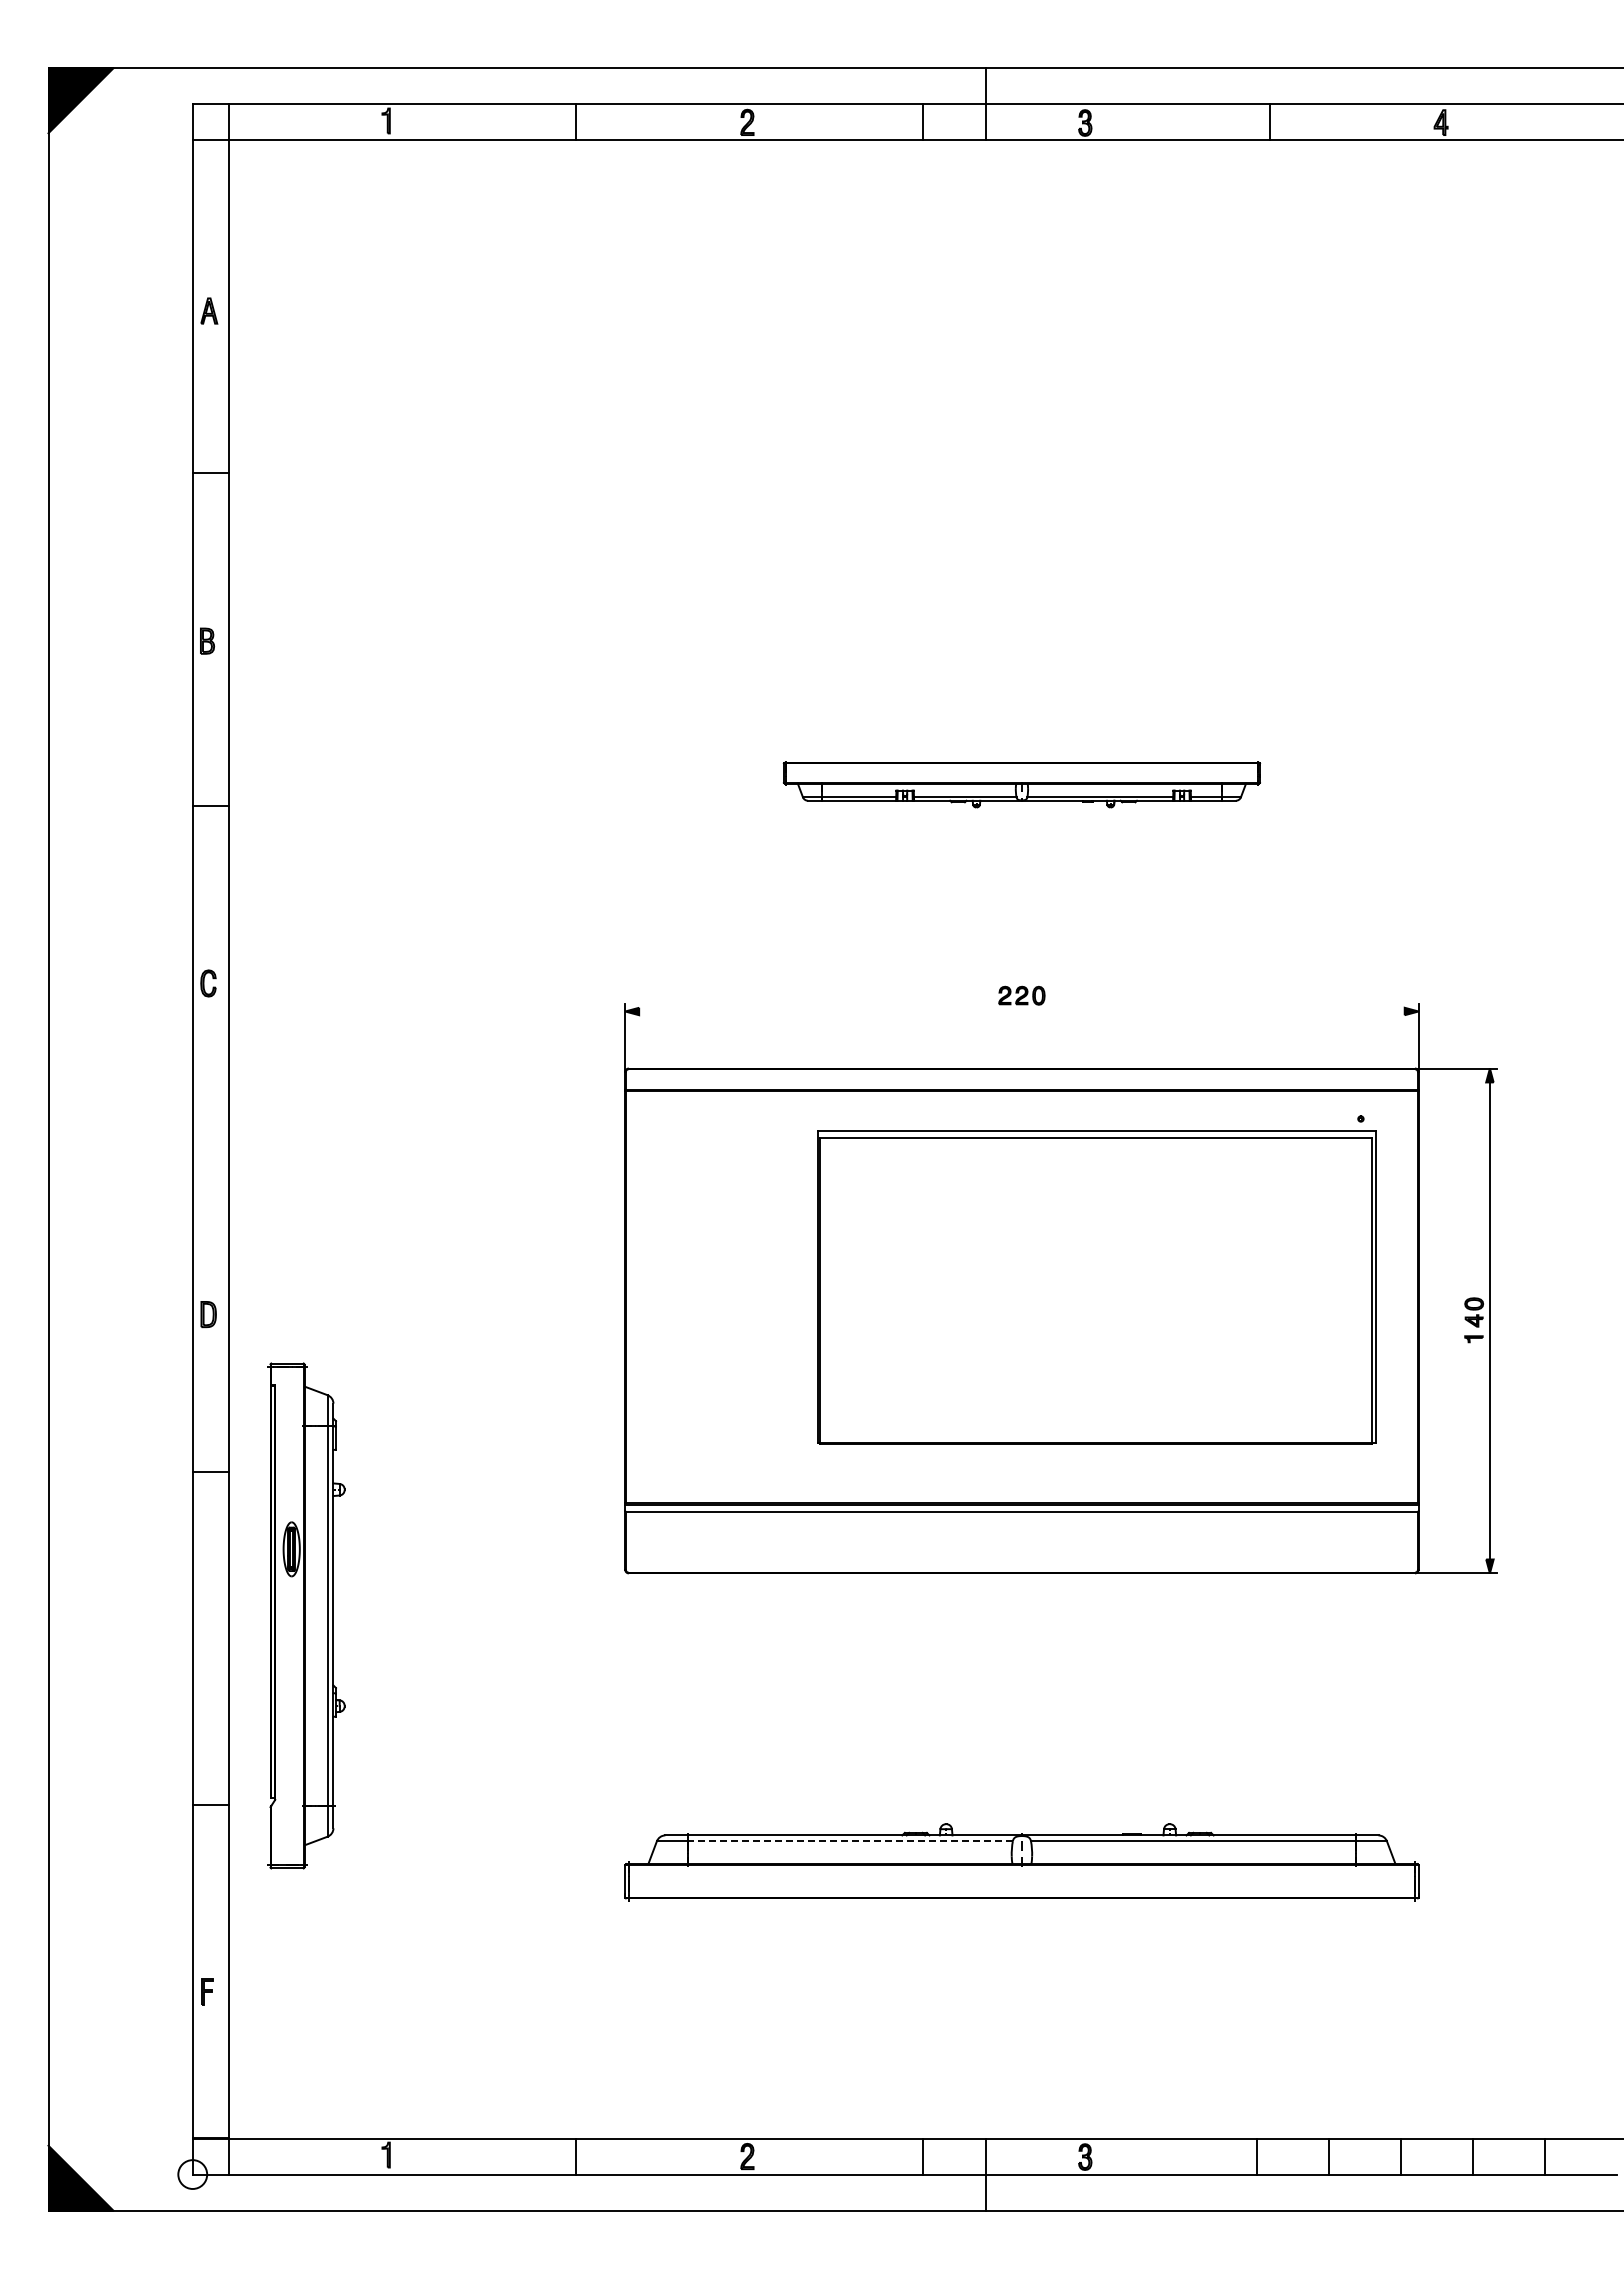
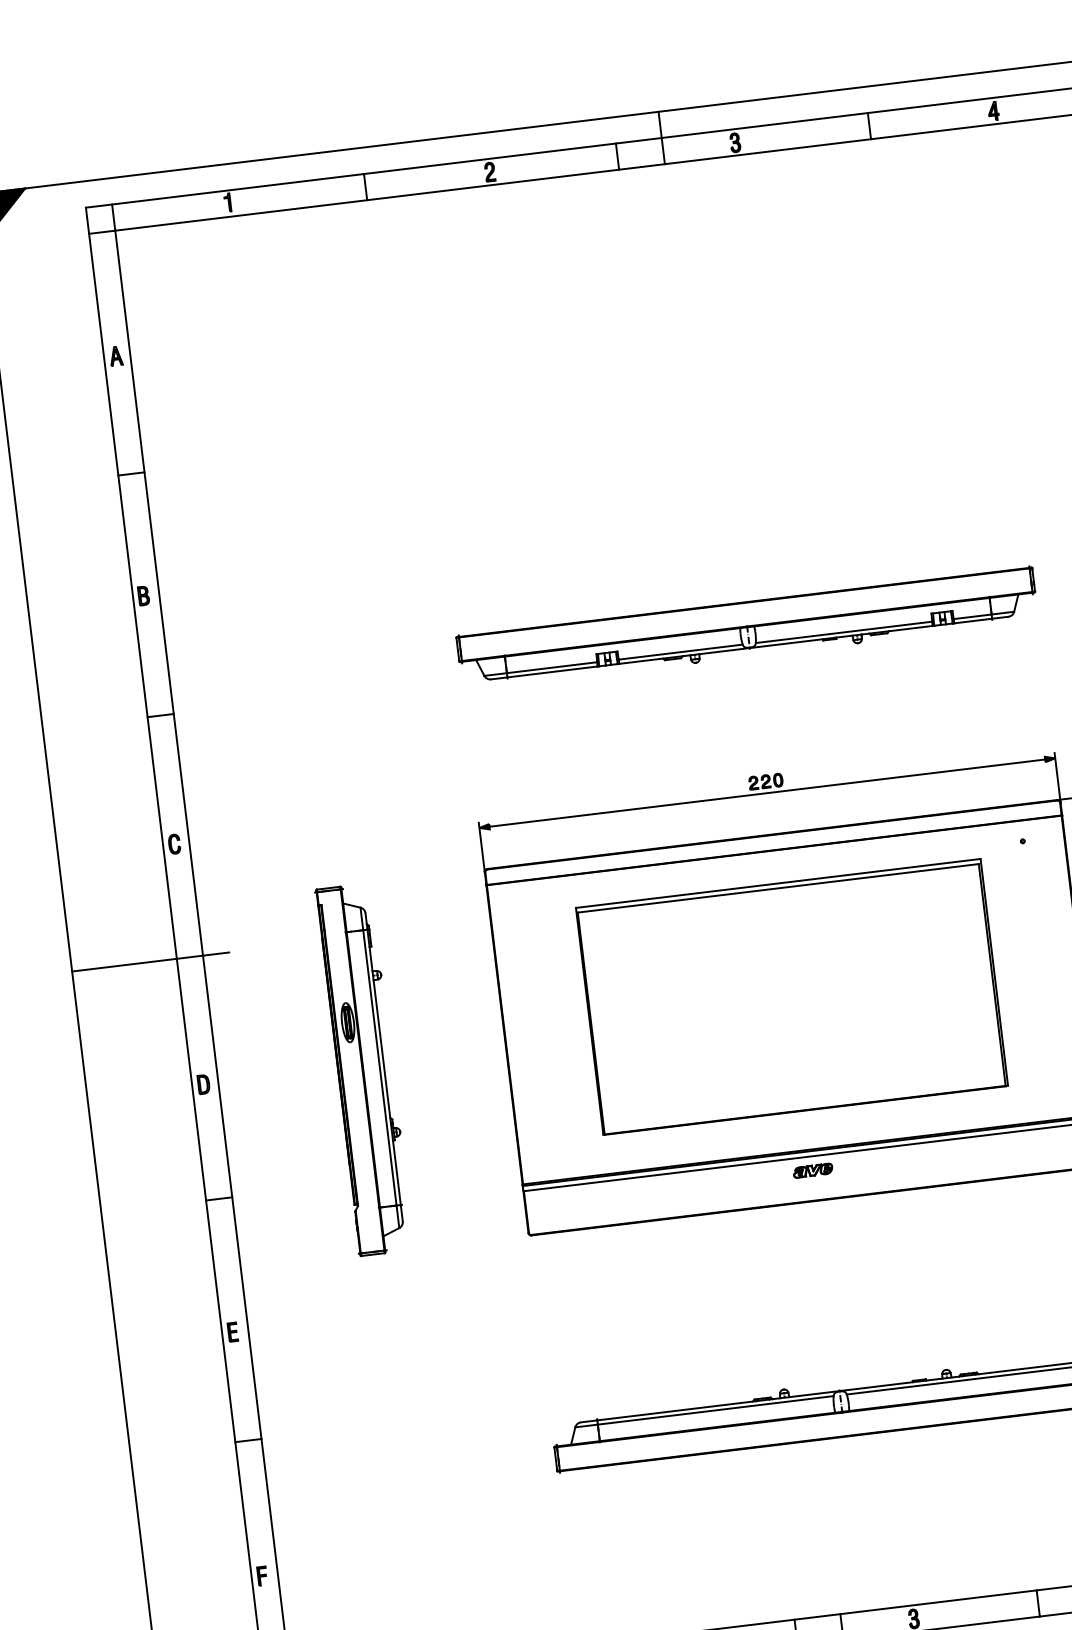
part: (1021, 784) -> (747, 628), size x1.67
line: (1021, 1011) -> (767, 793), added
line: (156, 1139) -> (150, 962), added
part: (1096, 1287) -> (791, 997), moved
part: (1021, 1531) -> (812, 1170), added
part: (306, 1615) -> (364, 1069), moved
part: (207, 1655) -> (232, 1332), added
line: (849, 1841) -> (715, 1410), dashed -> solid

